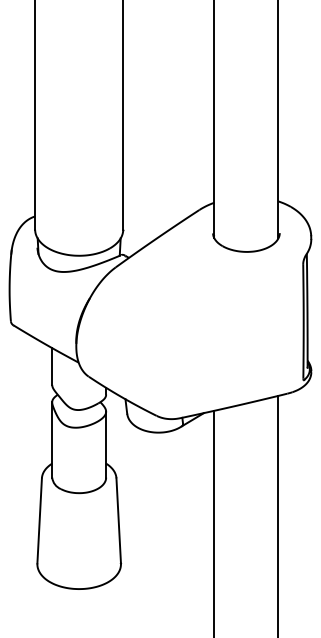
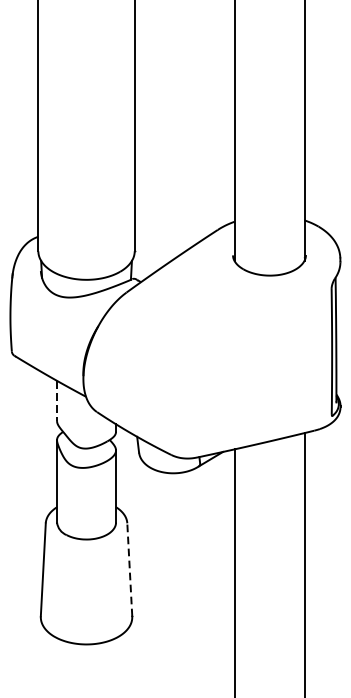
line: (52, 367) -> (57, 402), solid -> dashed
line: (118, 520) -> (129, 569), solid -> dashed

